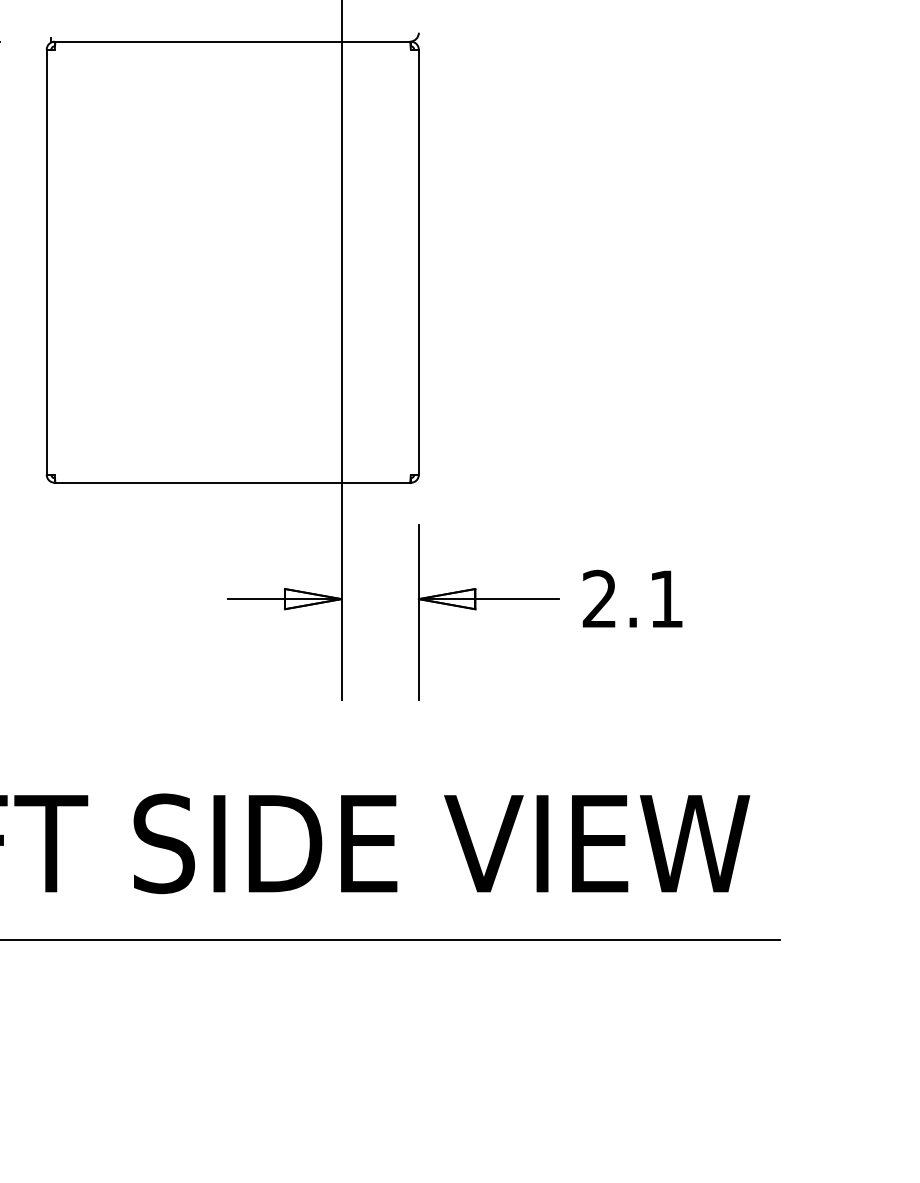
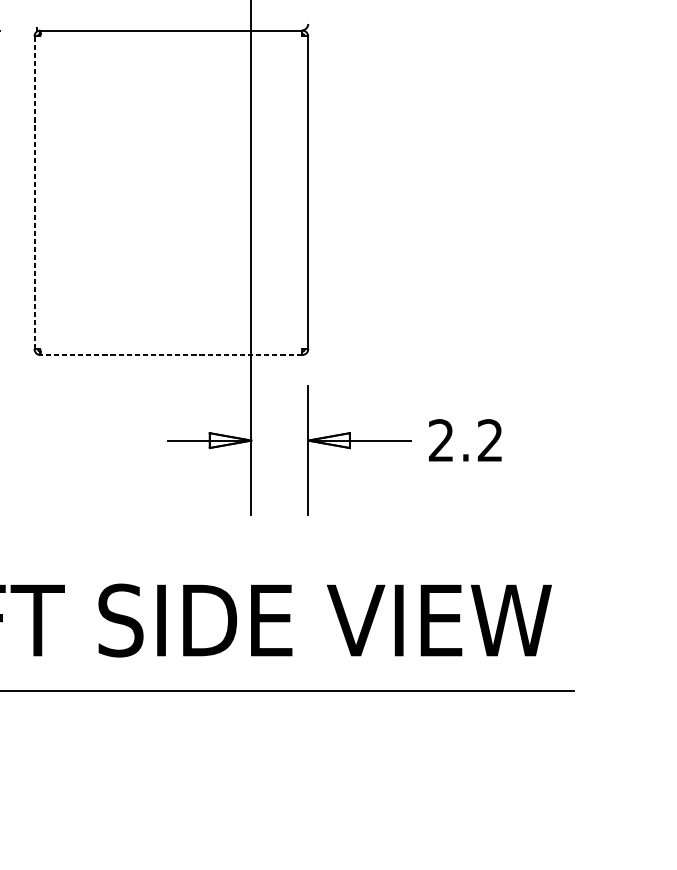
line: (46, 261) -> (34, 192), solid -> dashed
line: (232, 482) -> (171, 354), solid -> dashed
text: (665, 598) -> (489, 440), 2.1 -> 2.2

